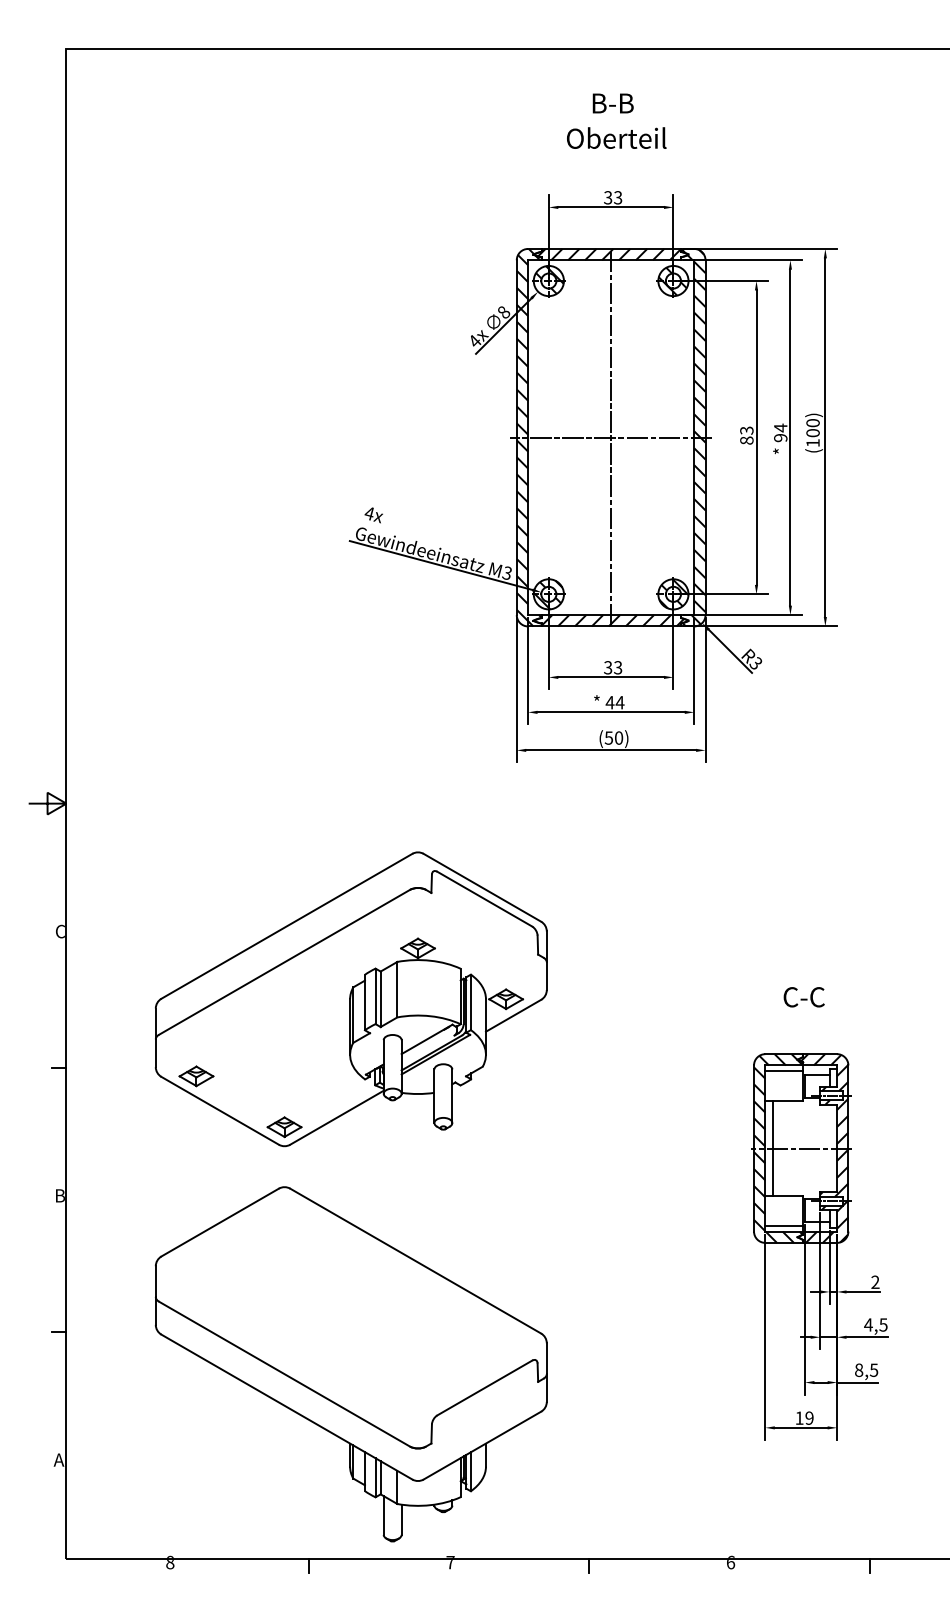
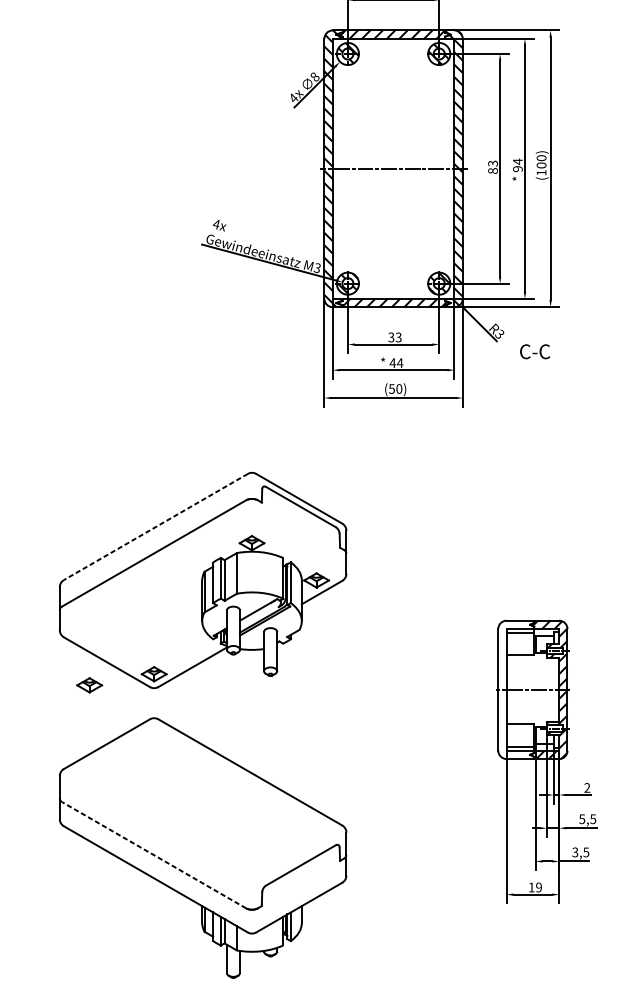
line: (611, 437) -> (393, 168), removed
line: (286, 926) -> (155, 527), solid -> dashed
text: (803, 997) -> (534, 351), moved
part: (196, 1076) -> (89, 685), moved
line: (772, 1148) -> (511, 689), removed
hatch: (778, 1148) -> (516, 689), removed
text: (868, 1324) -> (582, 818), 4,5 -> 5,5
text: (858, 1369) -> (574, 851), 8,5 -> 3,5
line: (284, 1374) -> (154, 855), solid -> dashed

